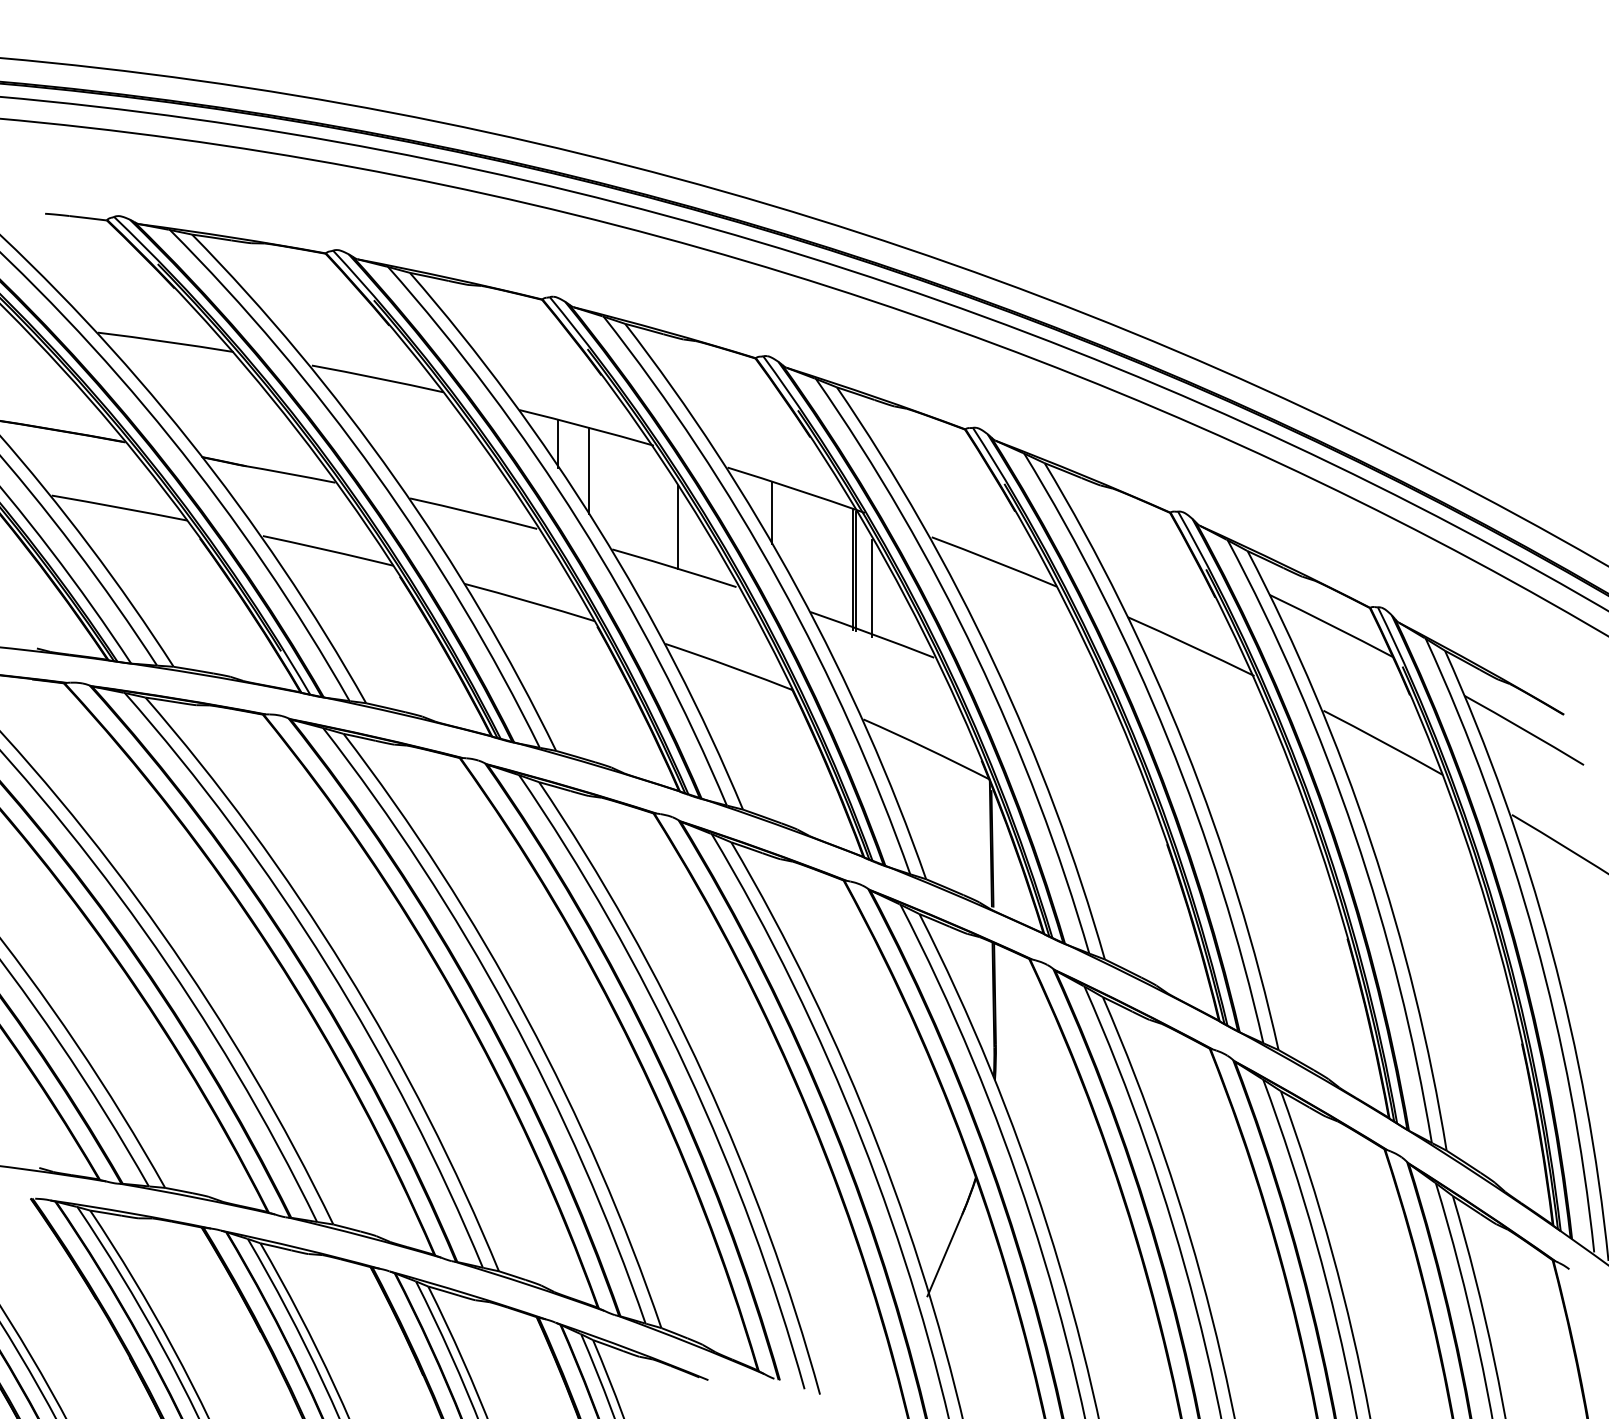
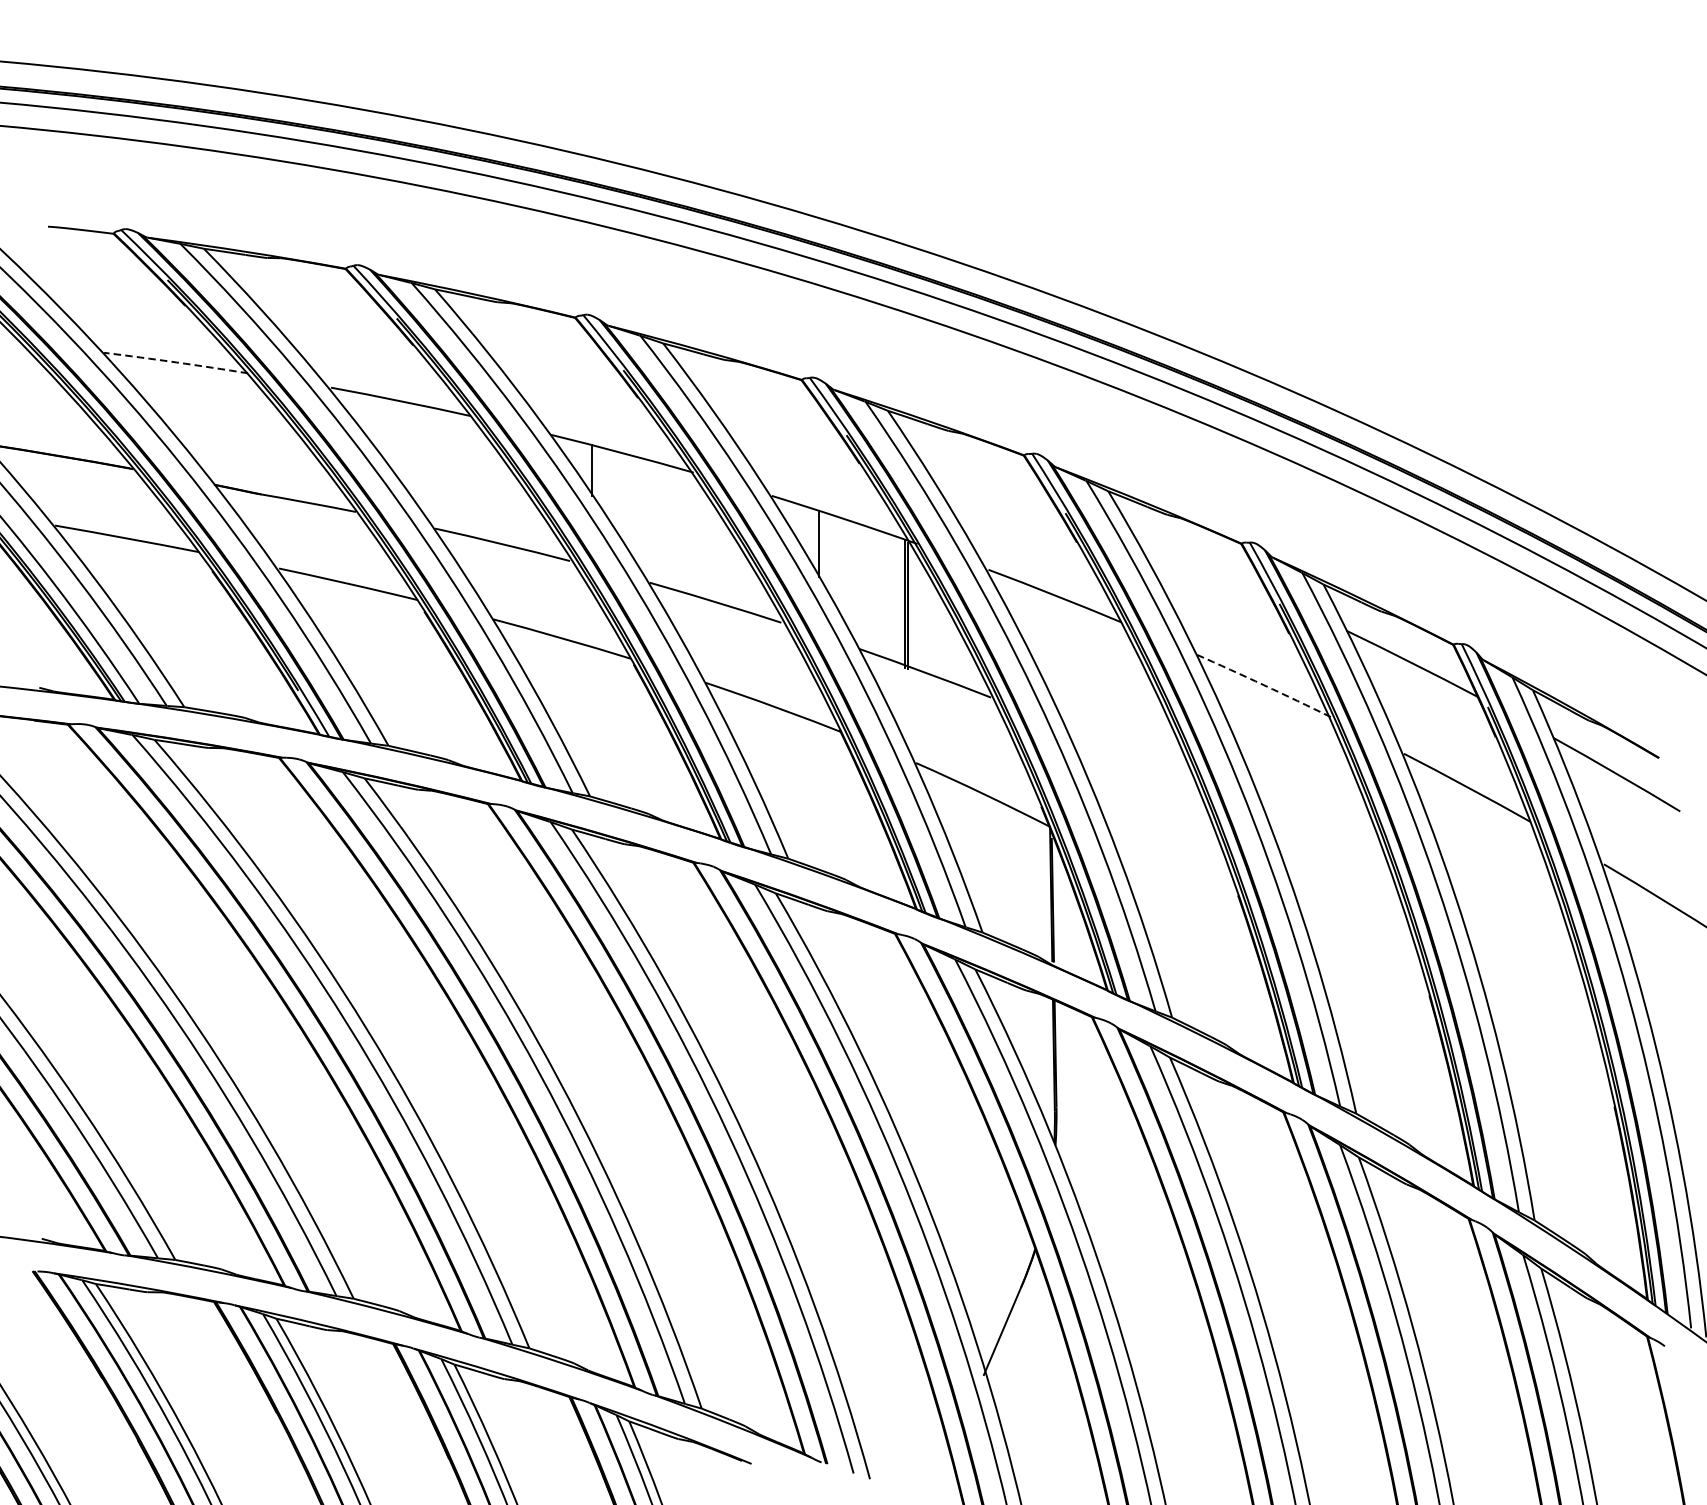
arc: (165, 341) -> (175, 362), solid -> dashed
line: (589, 471) -> (625, 500), removed
line: (677, 526) -> (718, 558), removed
line: (872, 587) -> (925, 623), removed
arc: (1191, 646) -> (1263, 685), solid -> dashed

